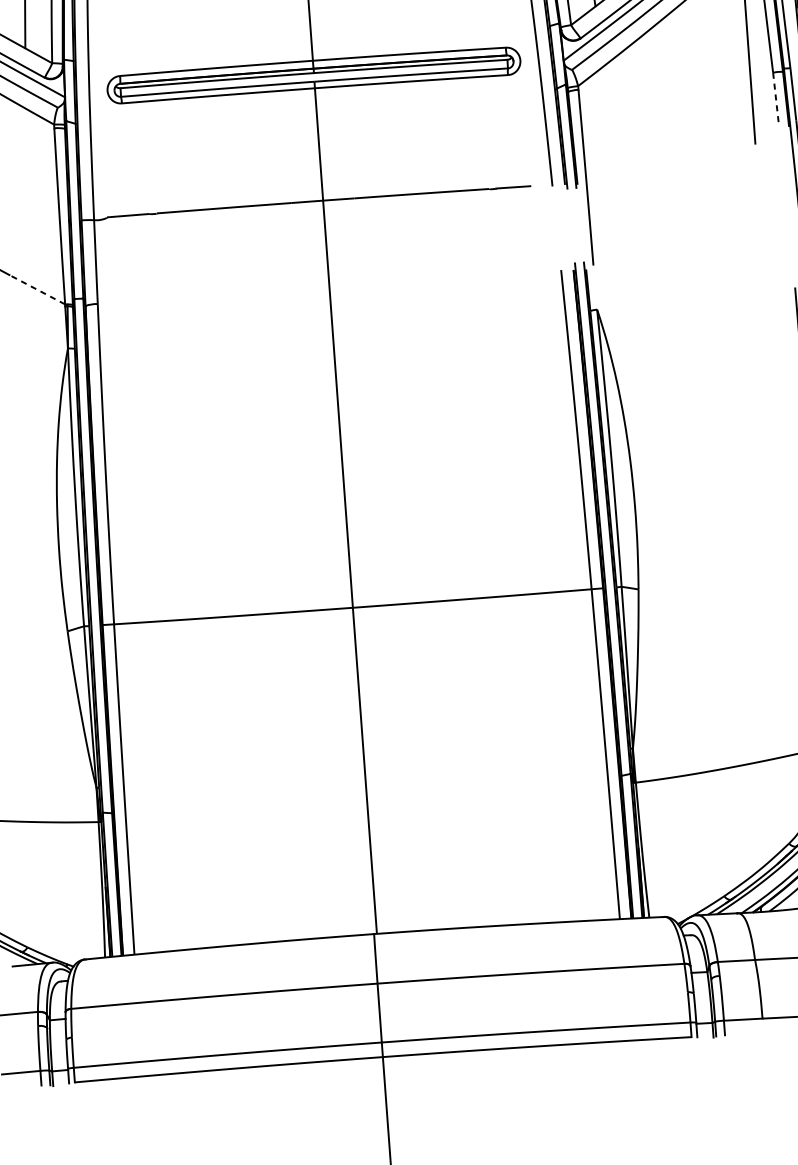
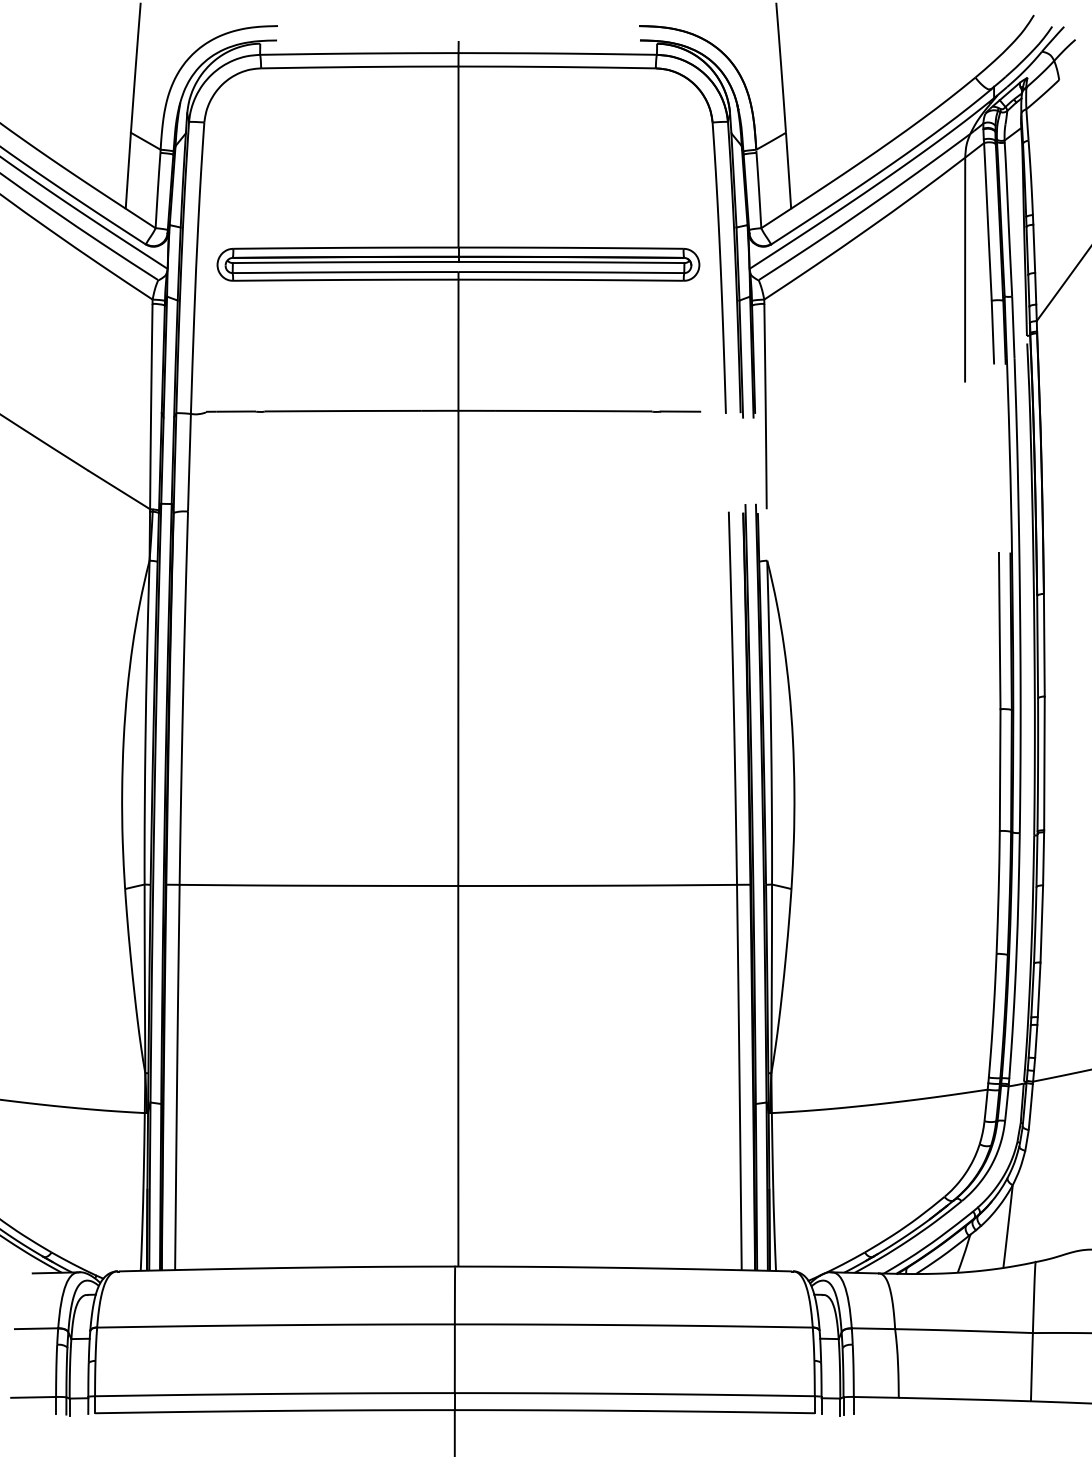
line: (775, 99) -> (992, 332), dashed -> solid
line: (37, 289) -> (119, 489), dashed -> solid

